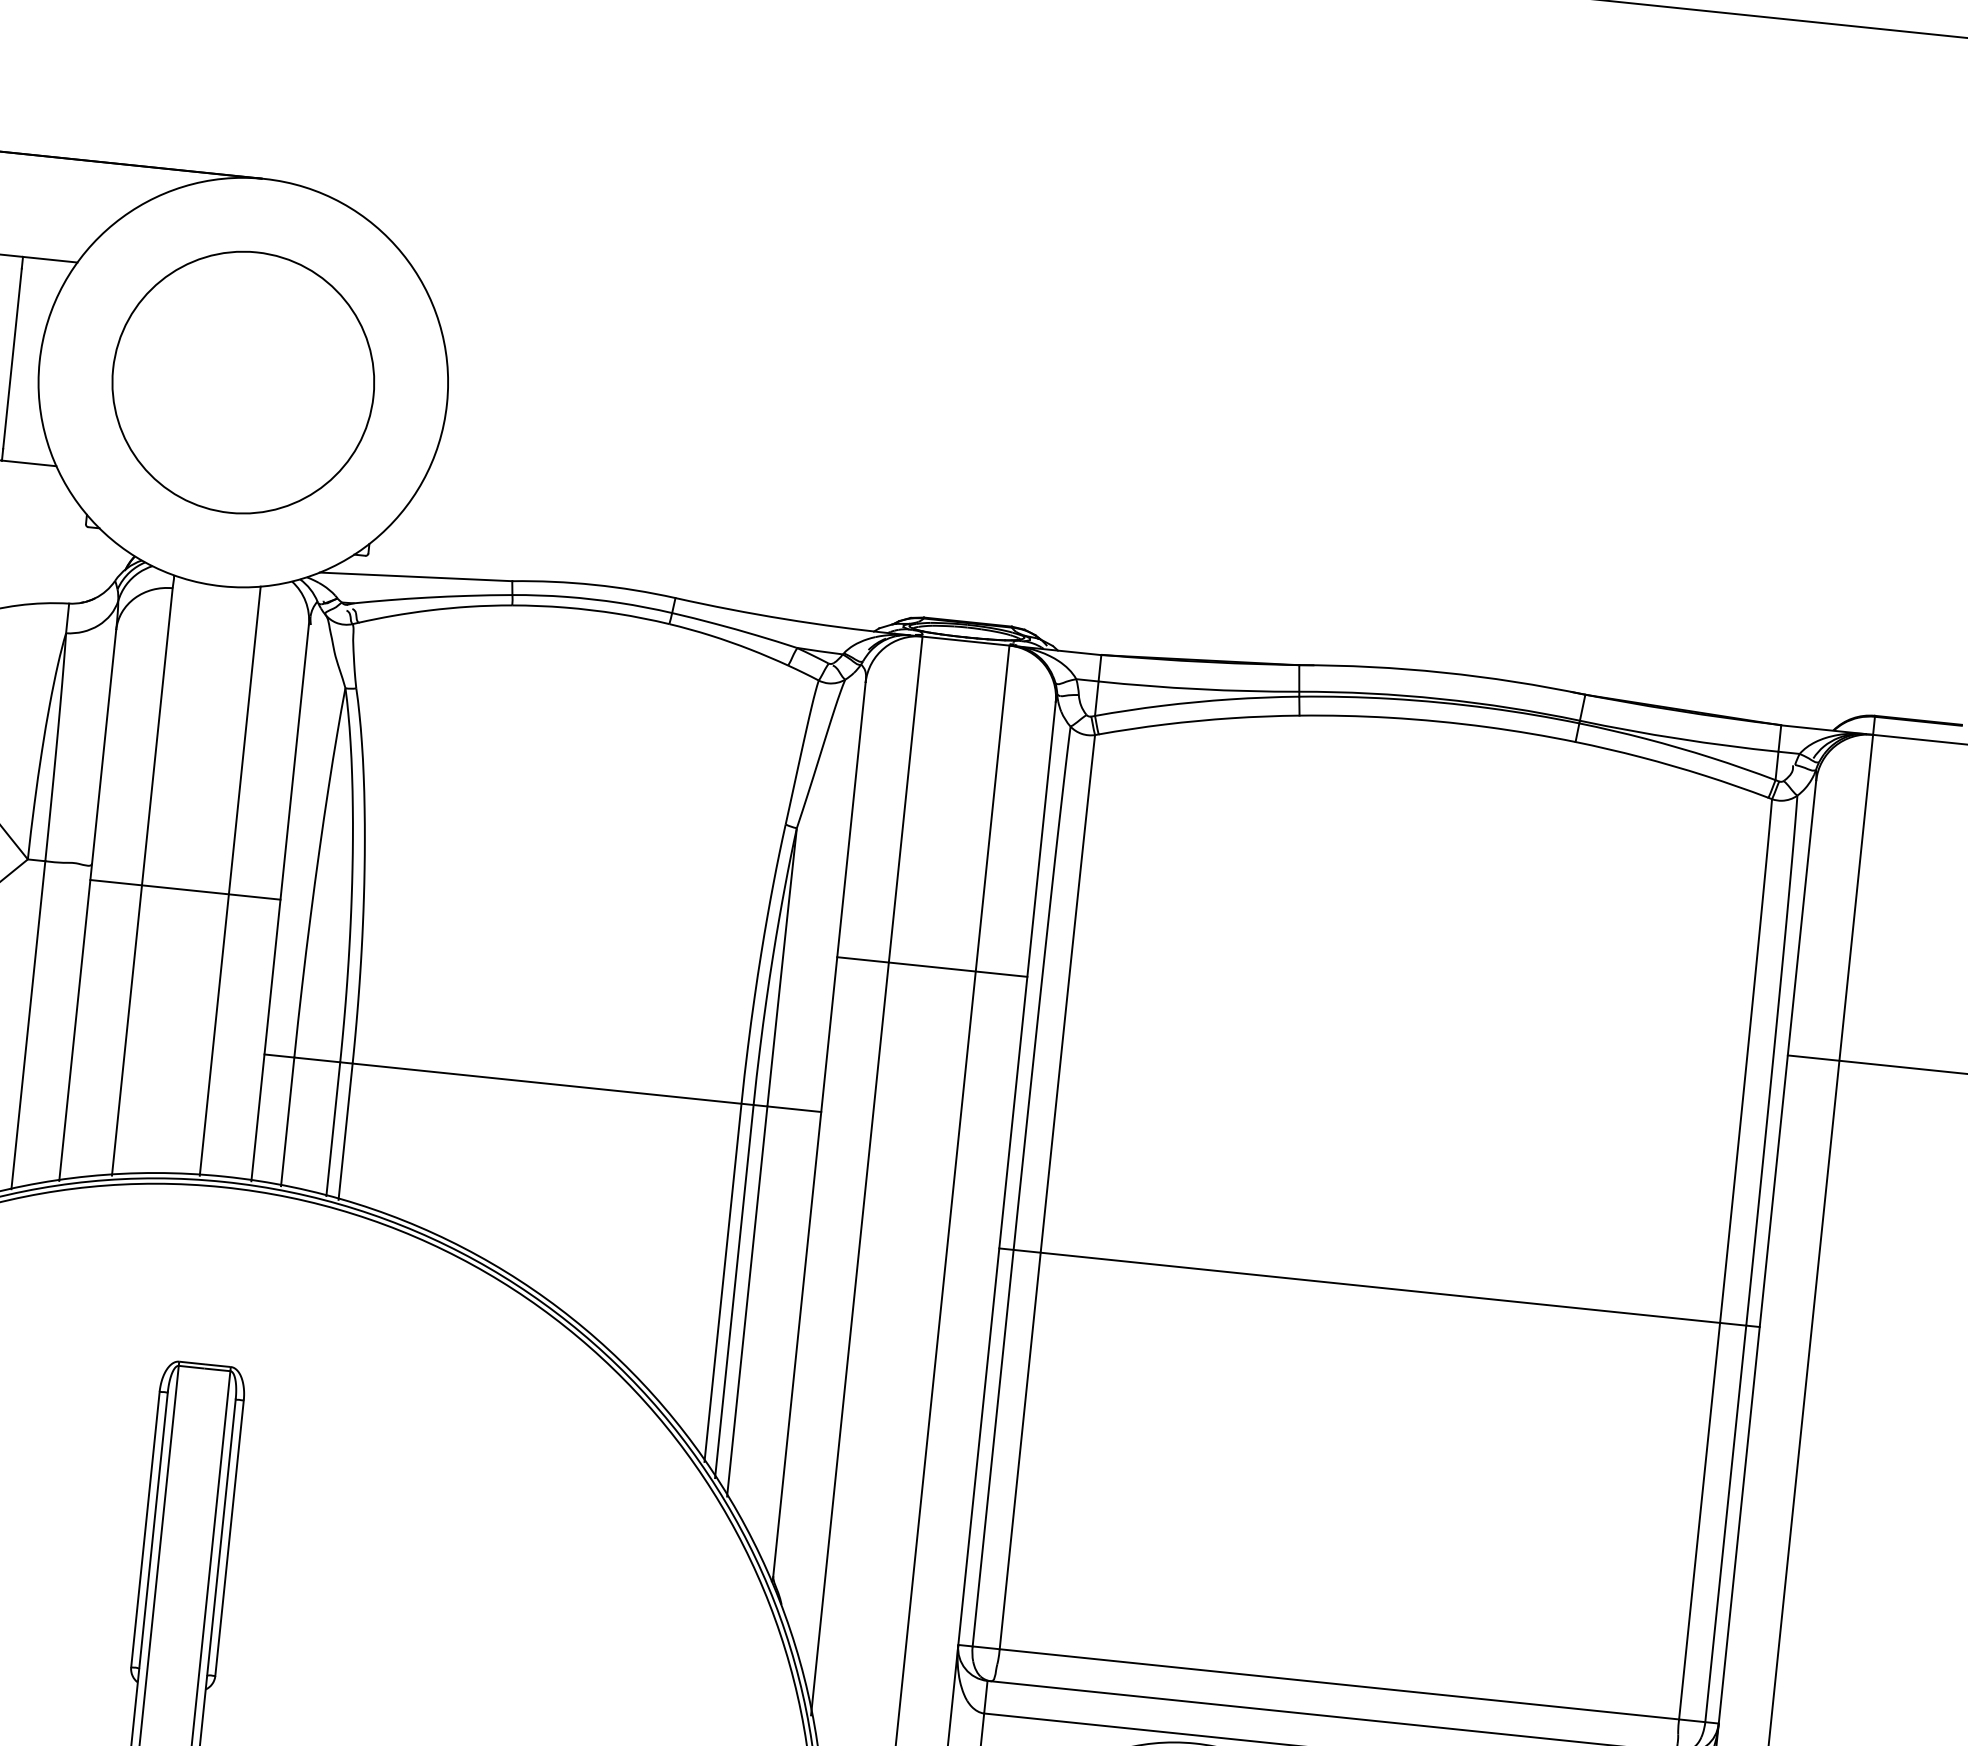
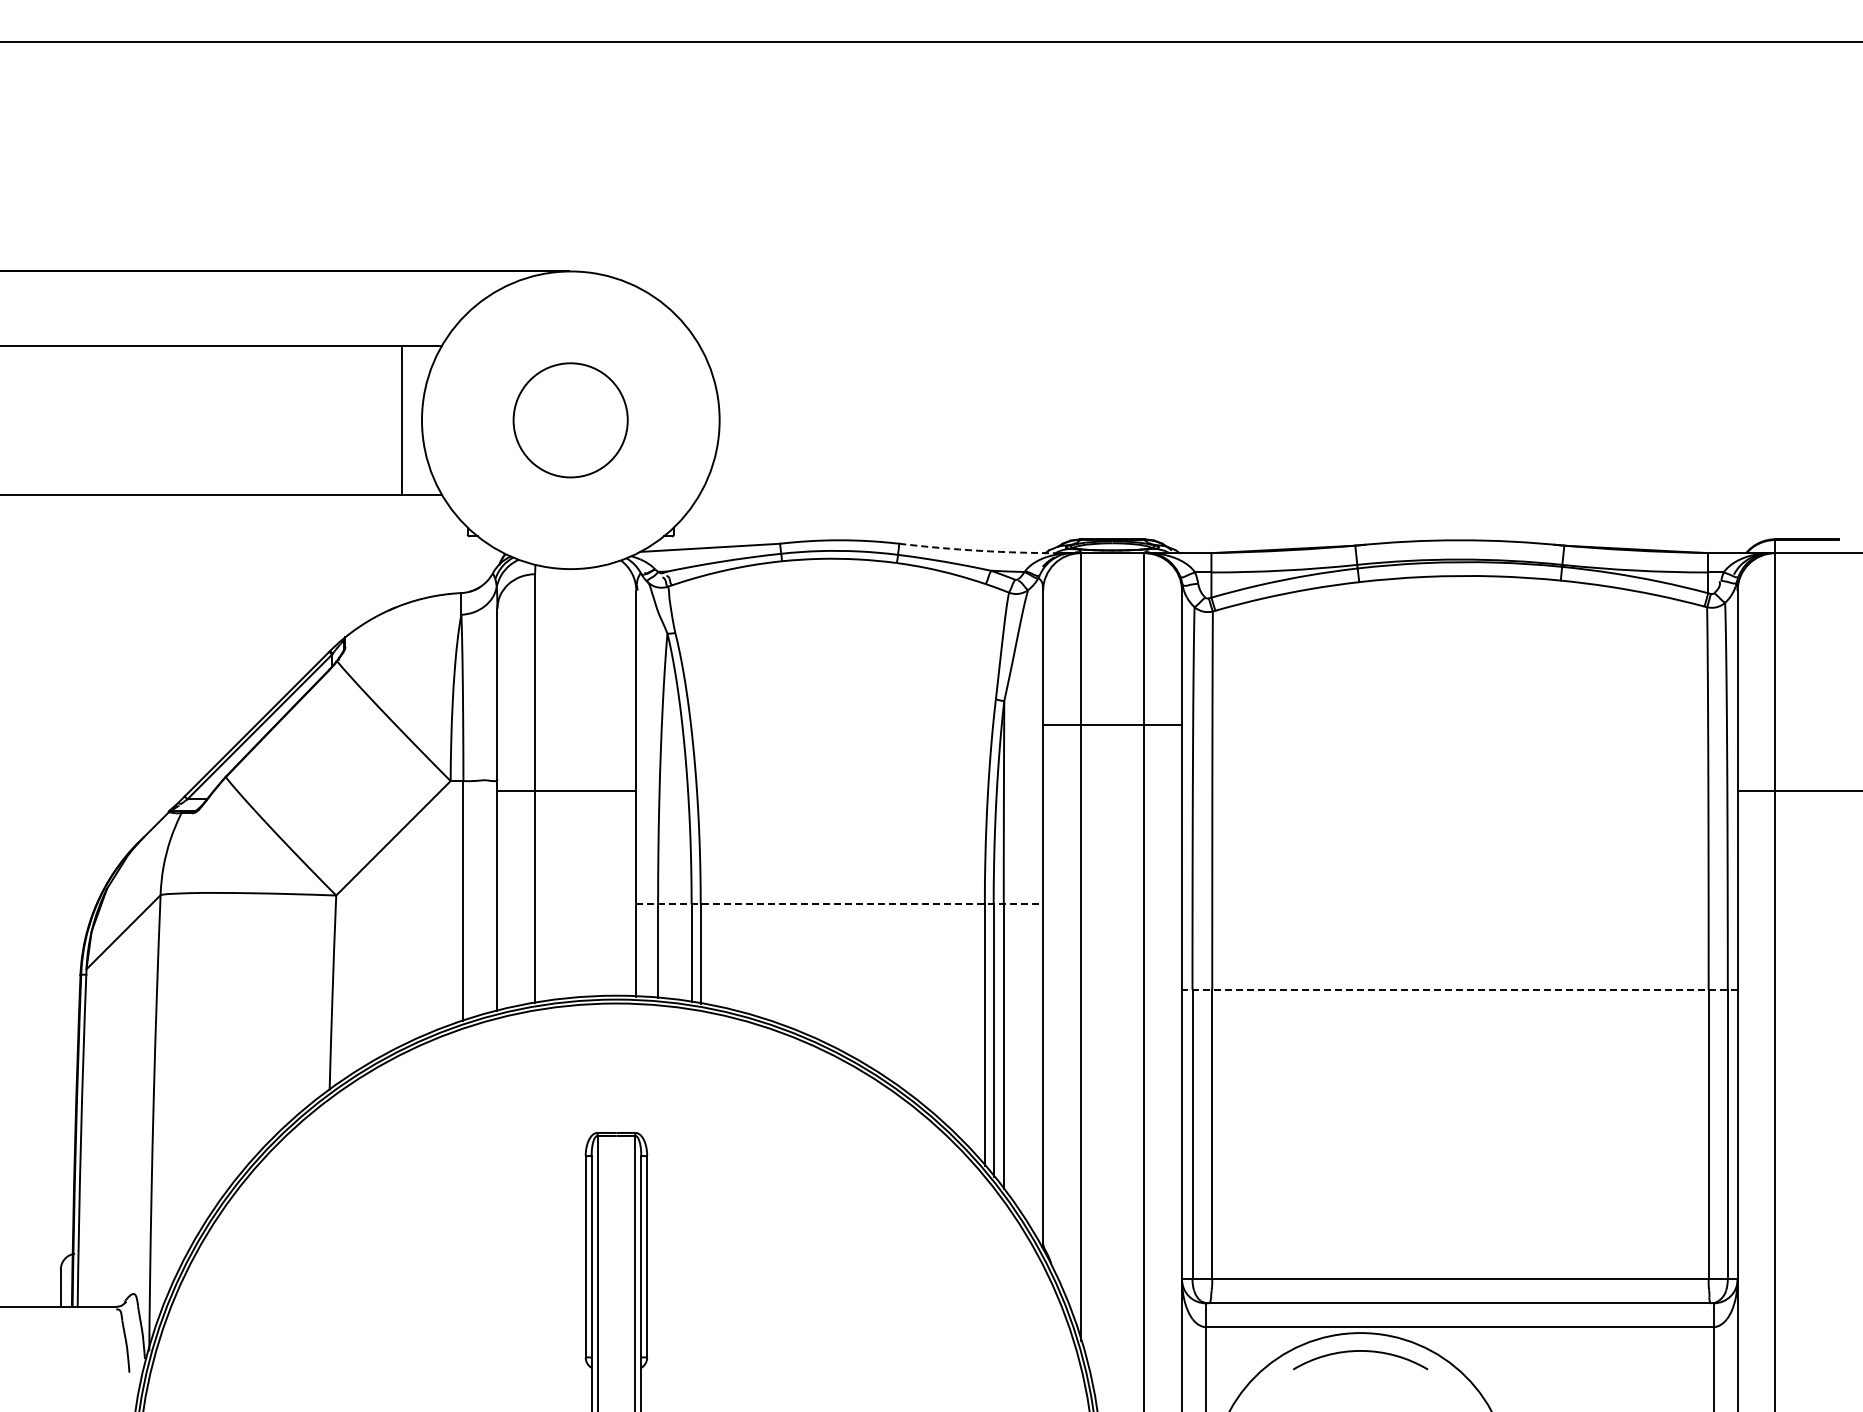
circle: (242, 382) -> (570, 420), size x0.6
arc: (784, 618) -> (979, 550), solid -> dashed
line: (230, 880) -> (598, 781), removed
line: (932, 967) -> (1112, 725), moved
line: (543, 1083) -> (840, 904), solid -> dashed
line: (1379, 1287) -> (1459, 989), solid -> dashed

